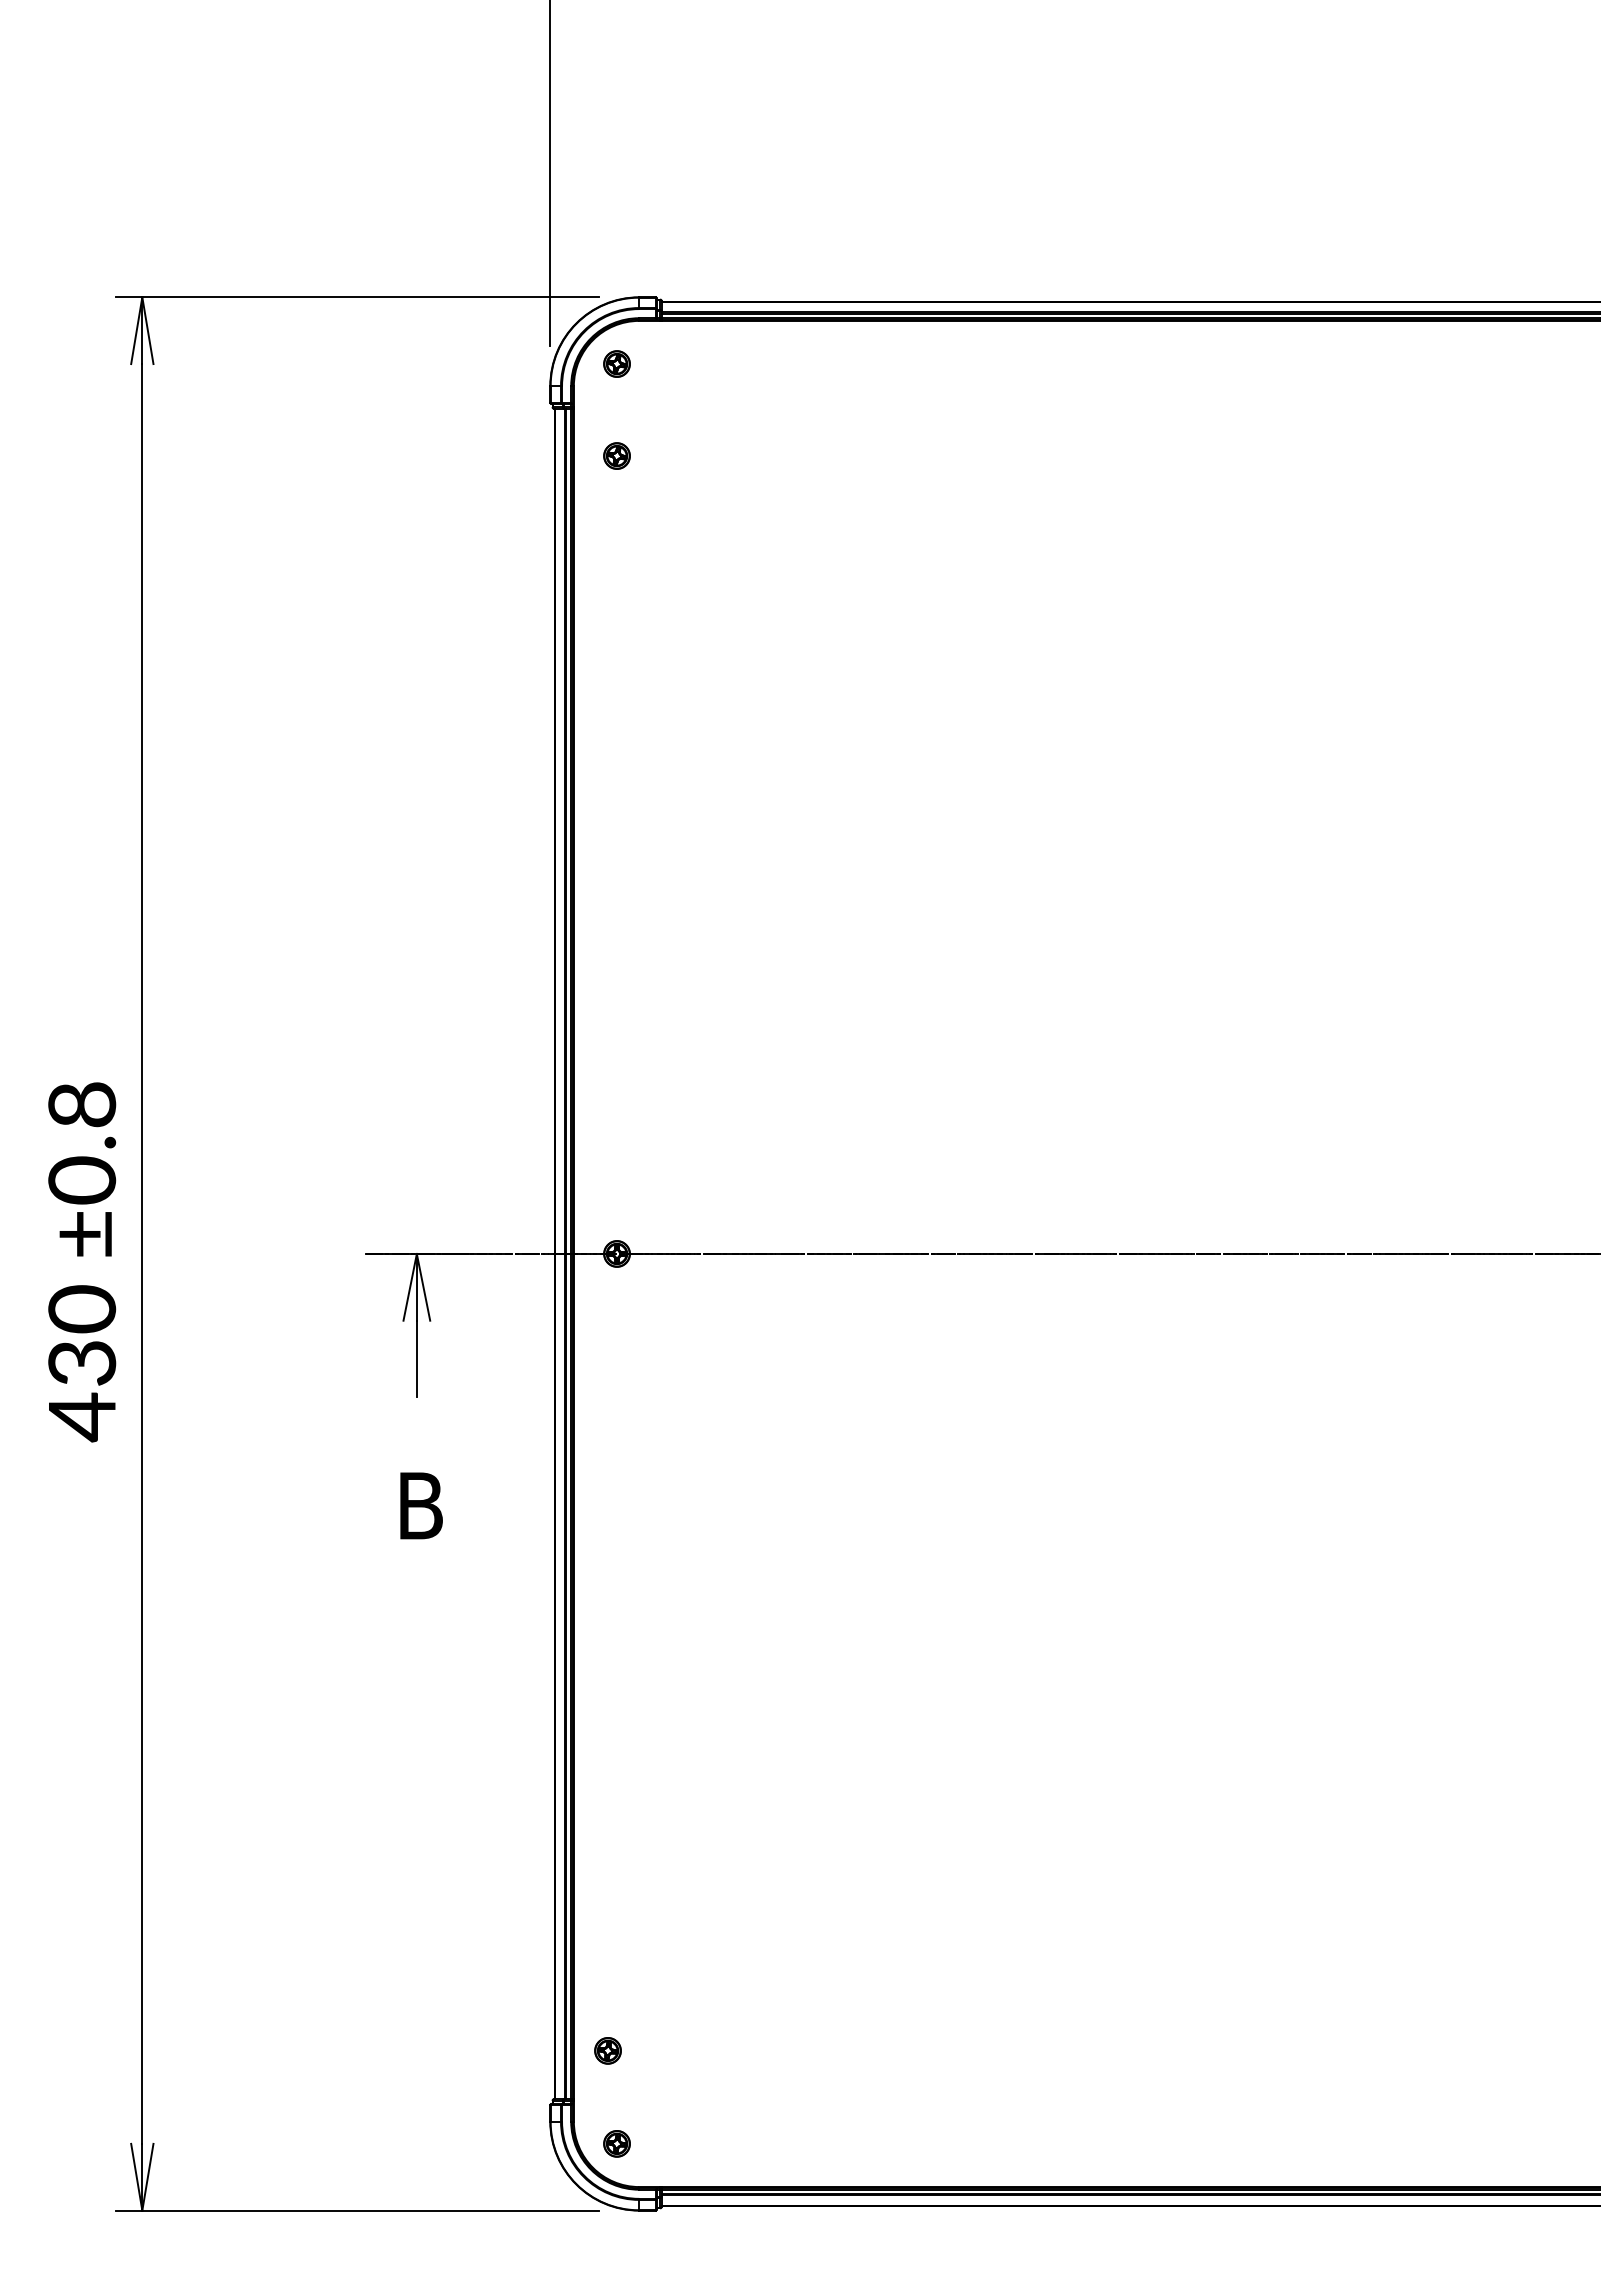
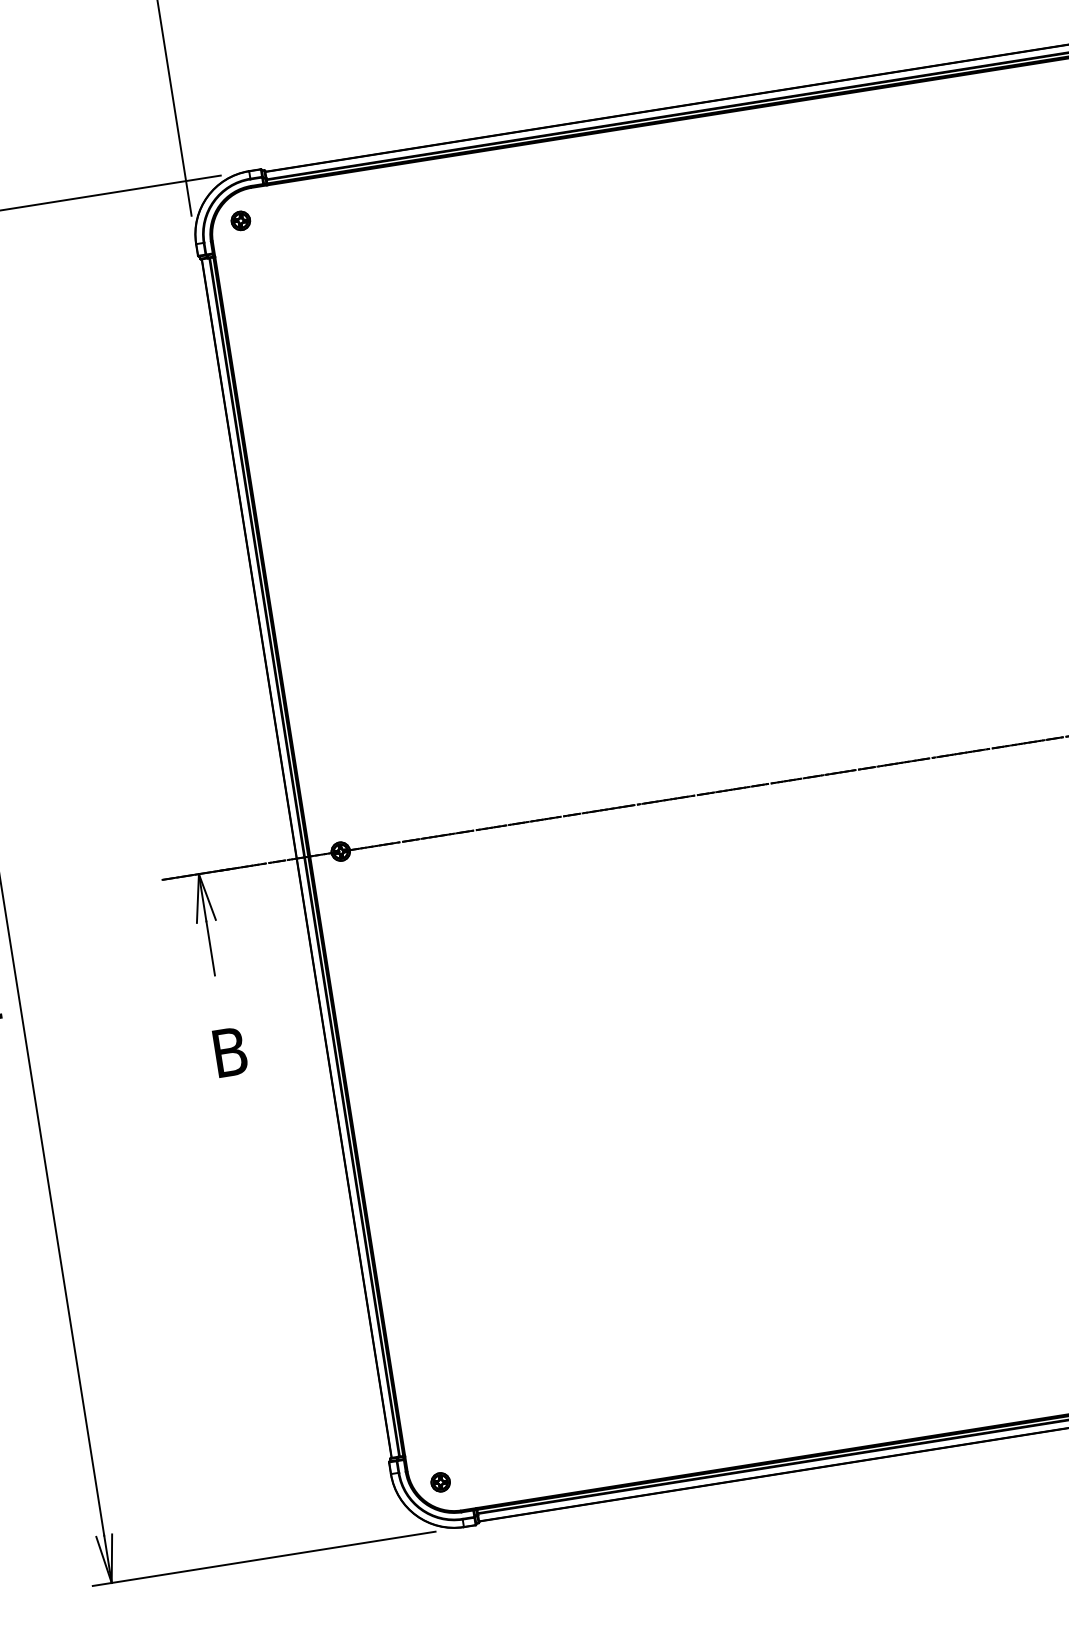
part: (616, 455) -> (250, 285), removed
part: (607, 2050) -> (423, 1417), removed

